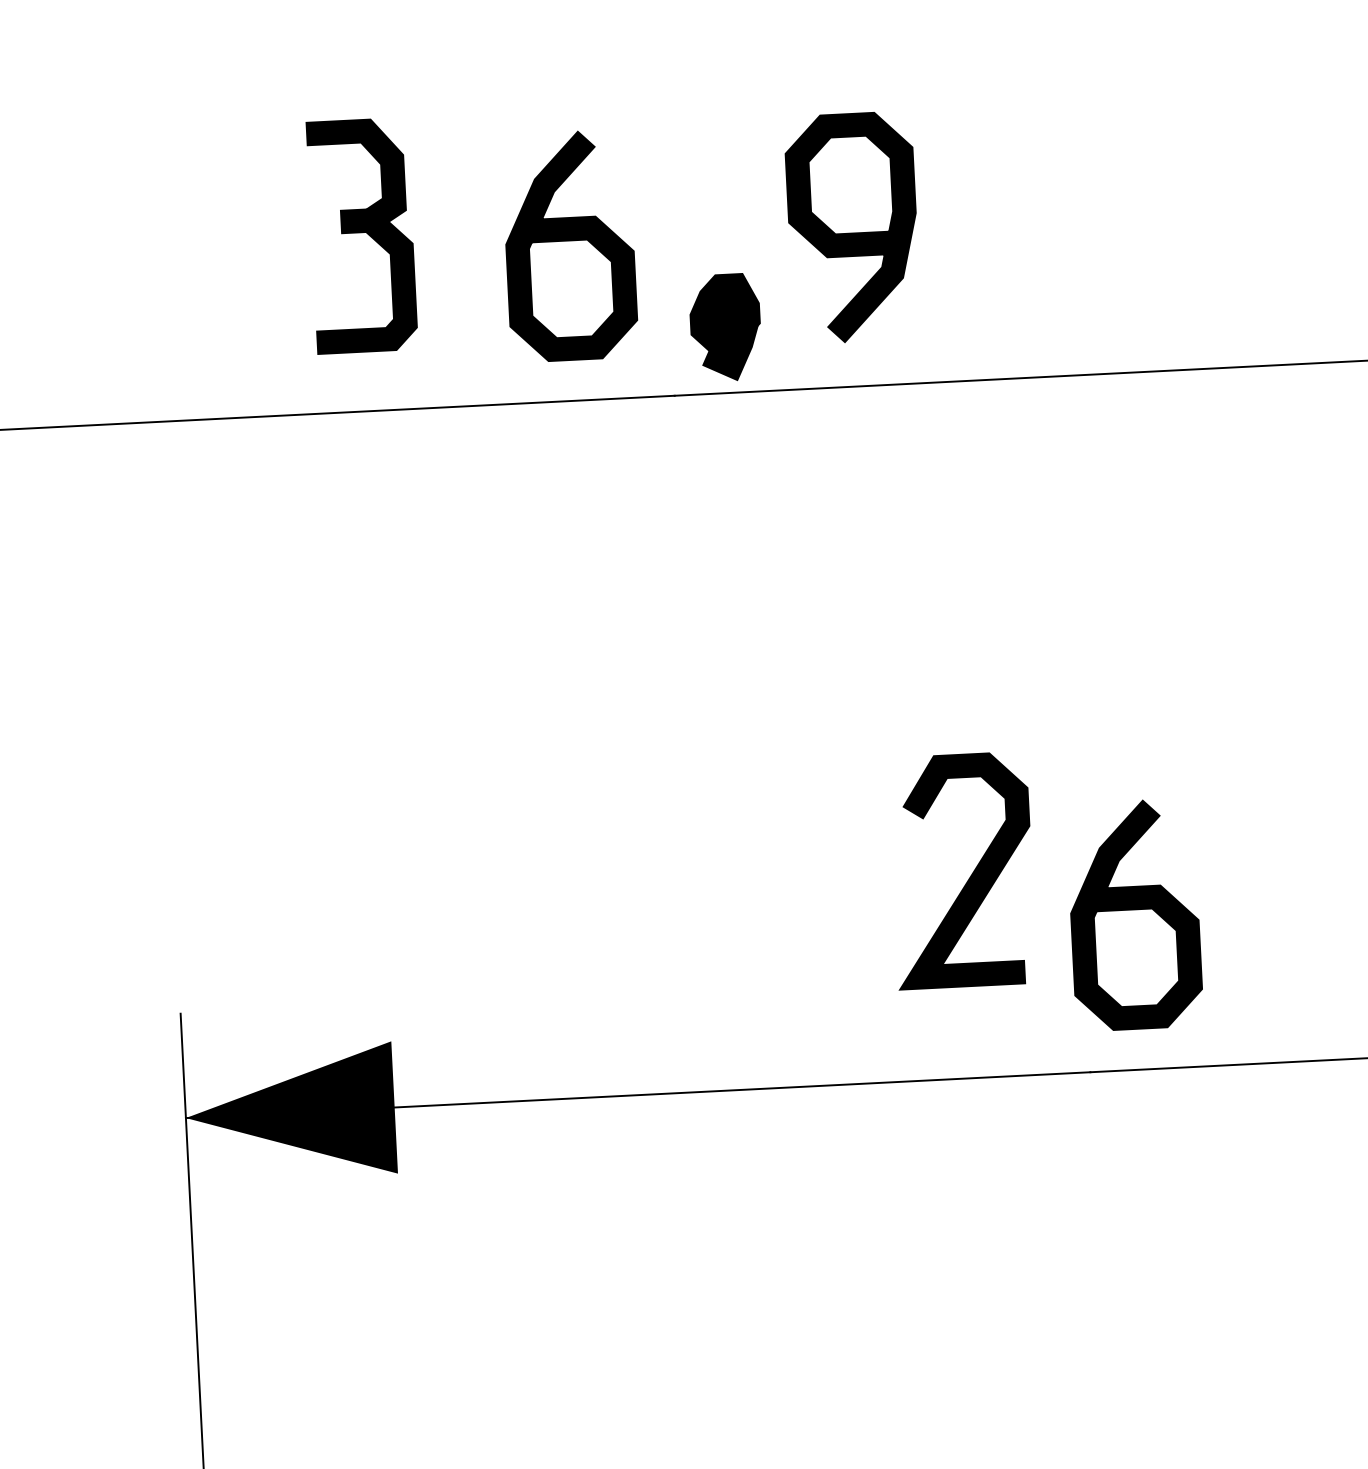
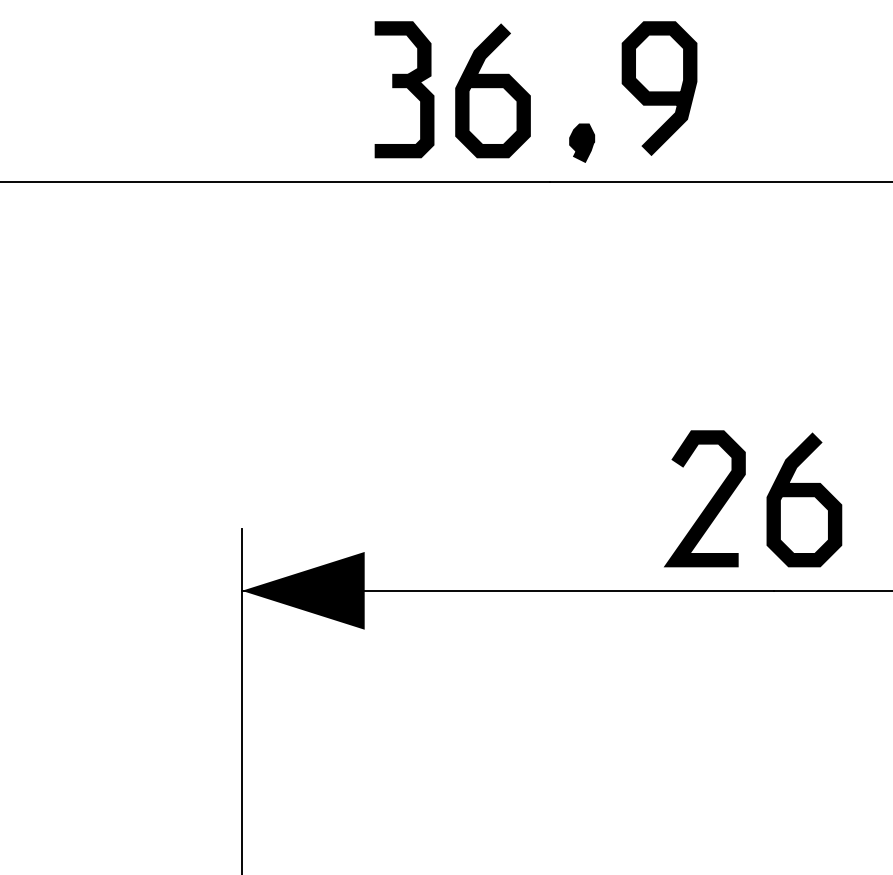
part: (362, 235) -> (404, 89), moved
part: (726, 326) -> (582, 142), size x0.62
curve: (970, 874) -> (709, 501), moved

